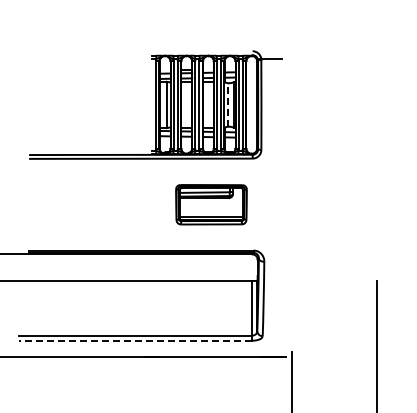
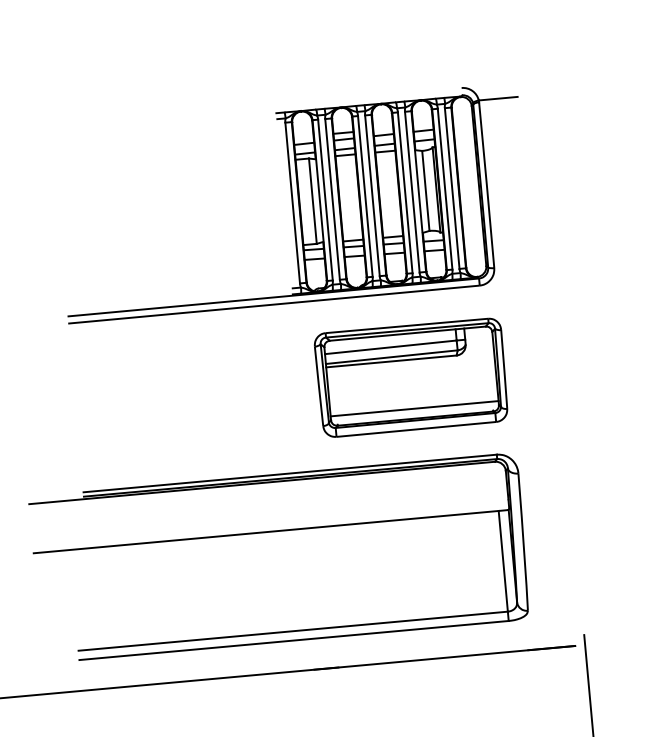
line: (228, 104) -> (426, 190), dashed -> solid
part: (211, 204) -> (411, 376), size x1.43
line: (135, 340) -> (294, 640), dashed -> solid

